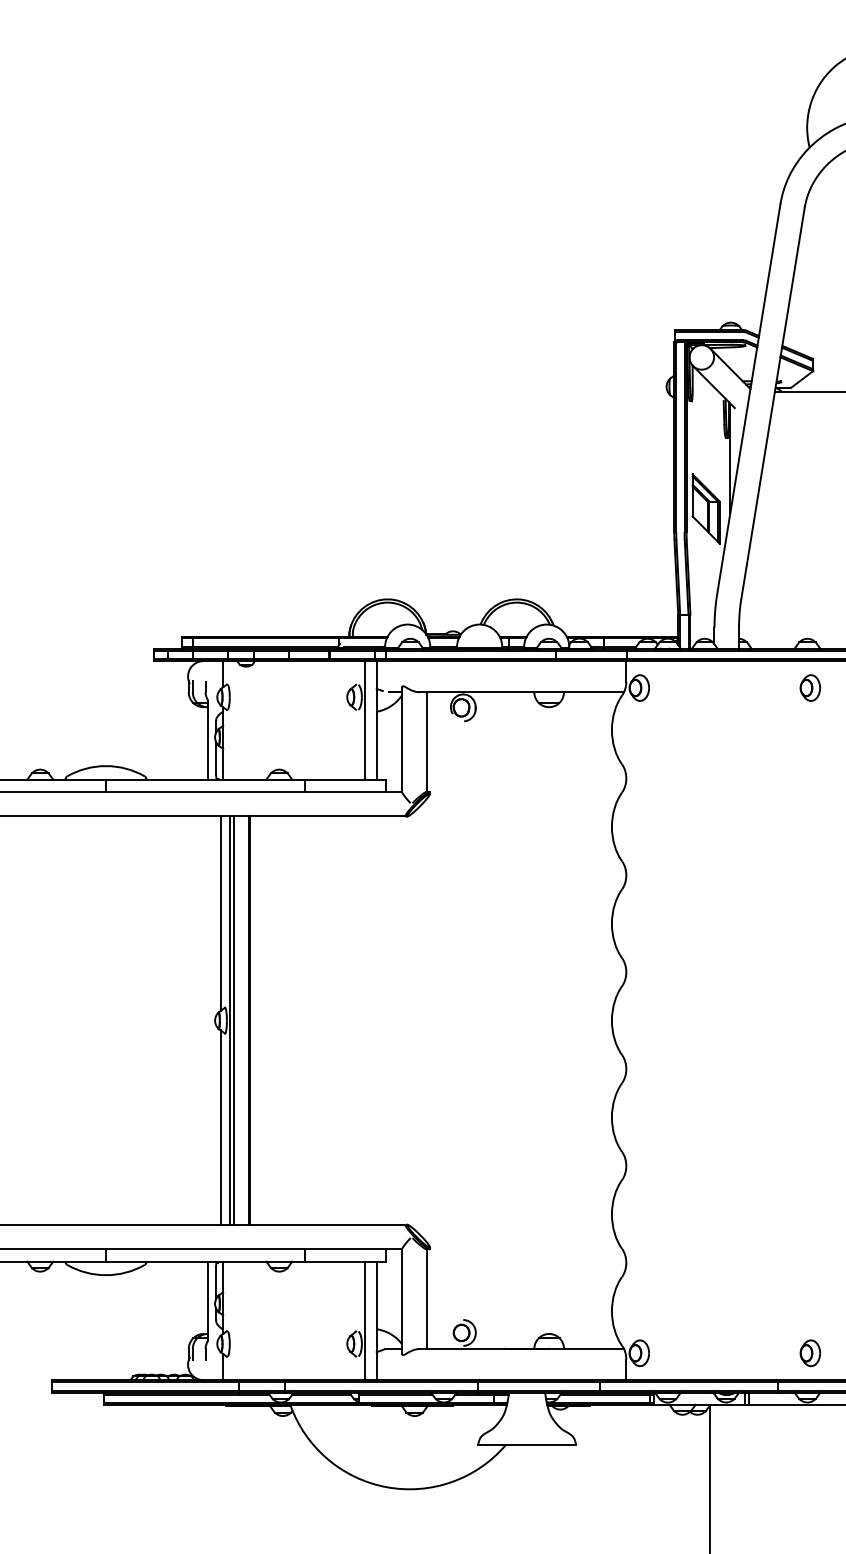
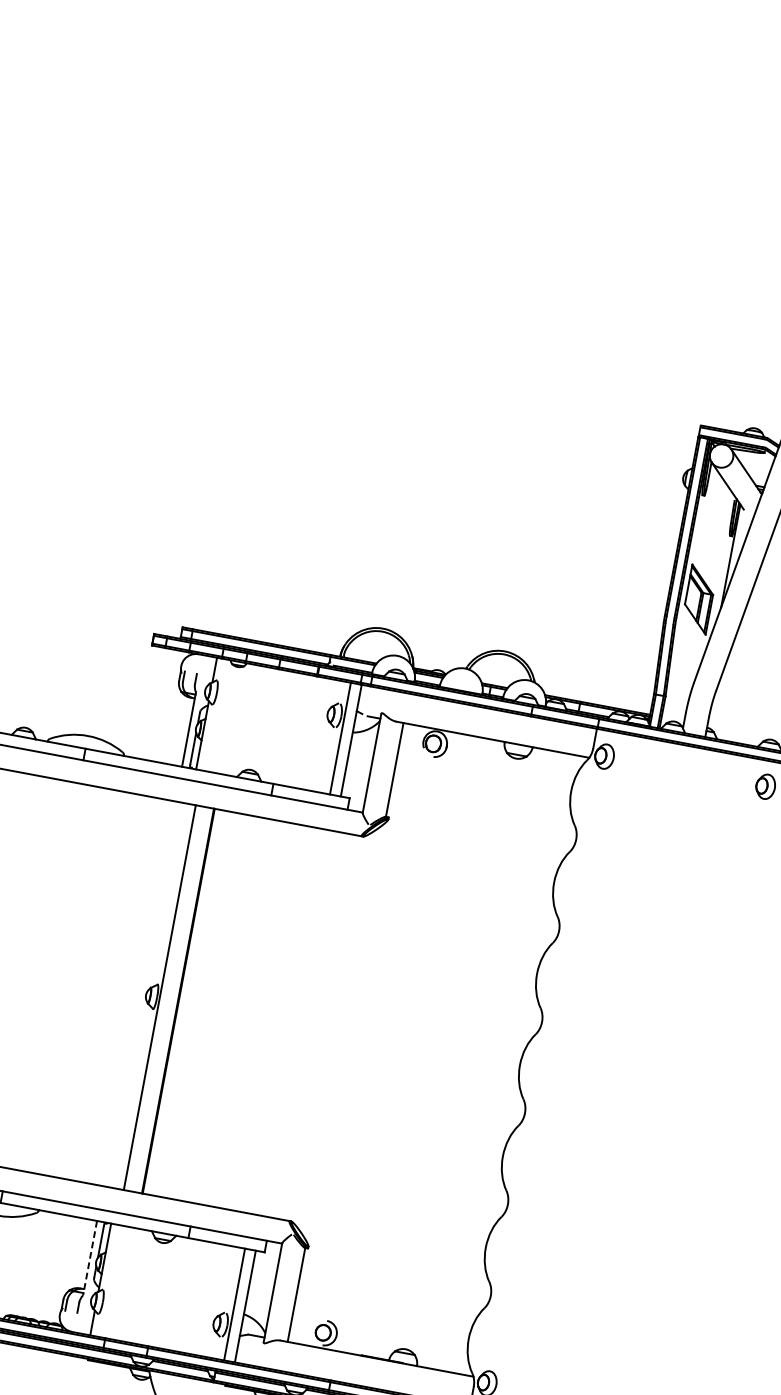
line: (220, 913) -> (170, 895), removed
line: (234, 1020) -> (164, 998), removed
line: (220, 1127) -> (132, 1096), removed
line: (208, 1301) -> (90, 1258), solid -> dashed

